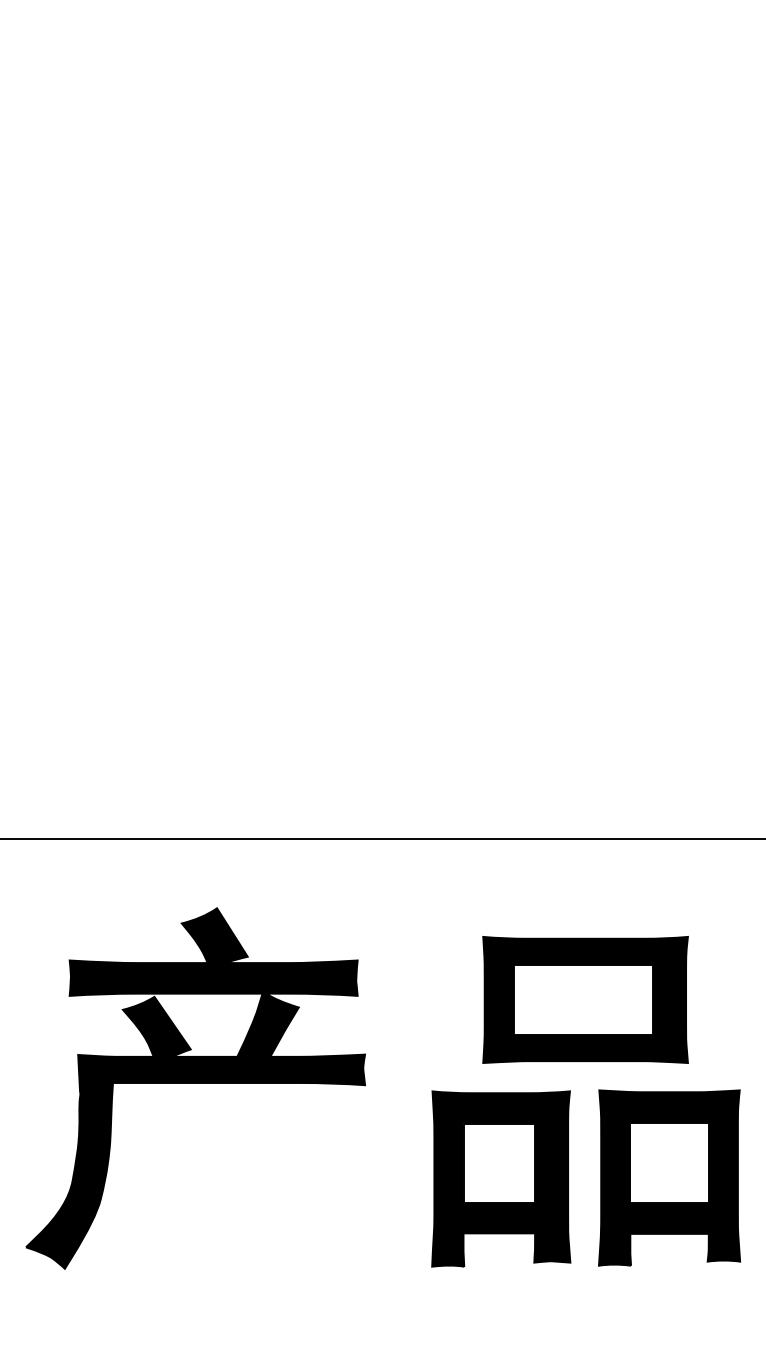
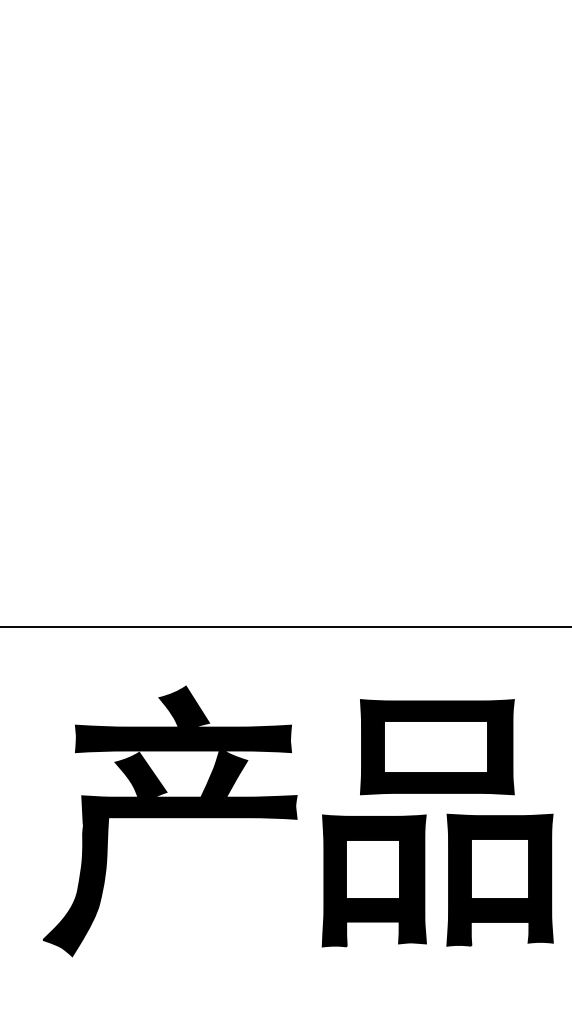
part: (194, 1088) -> (169, 821), moved

